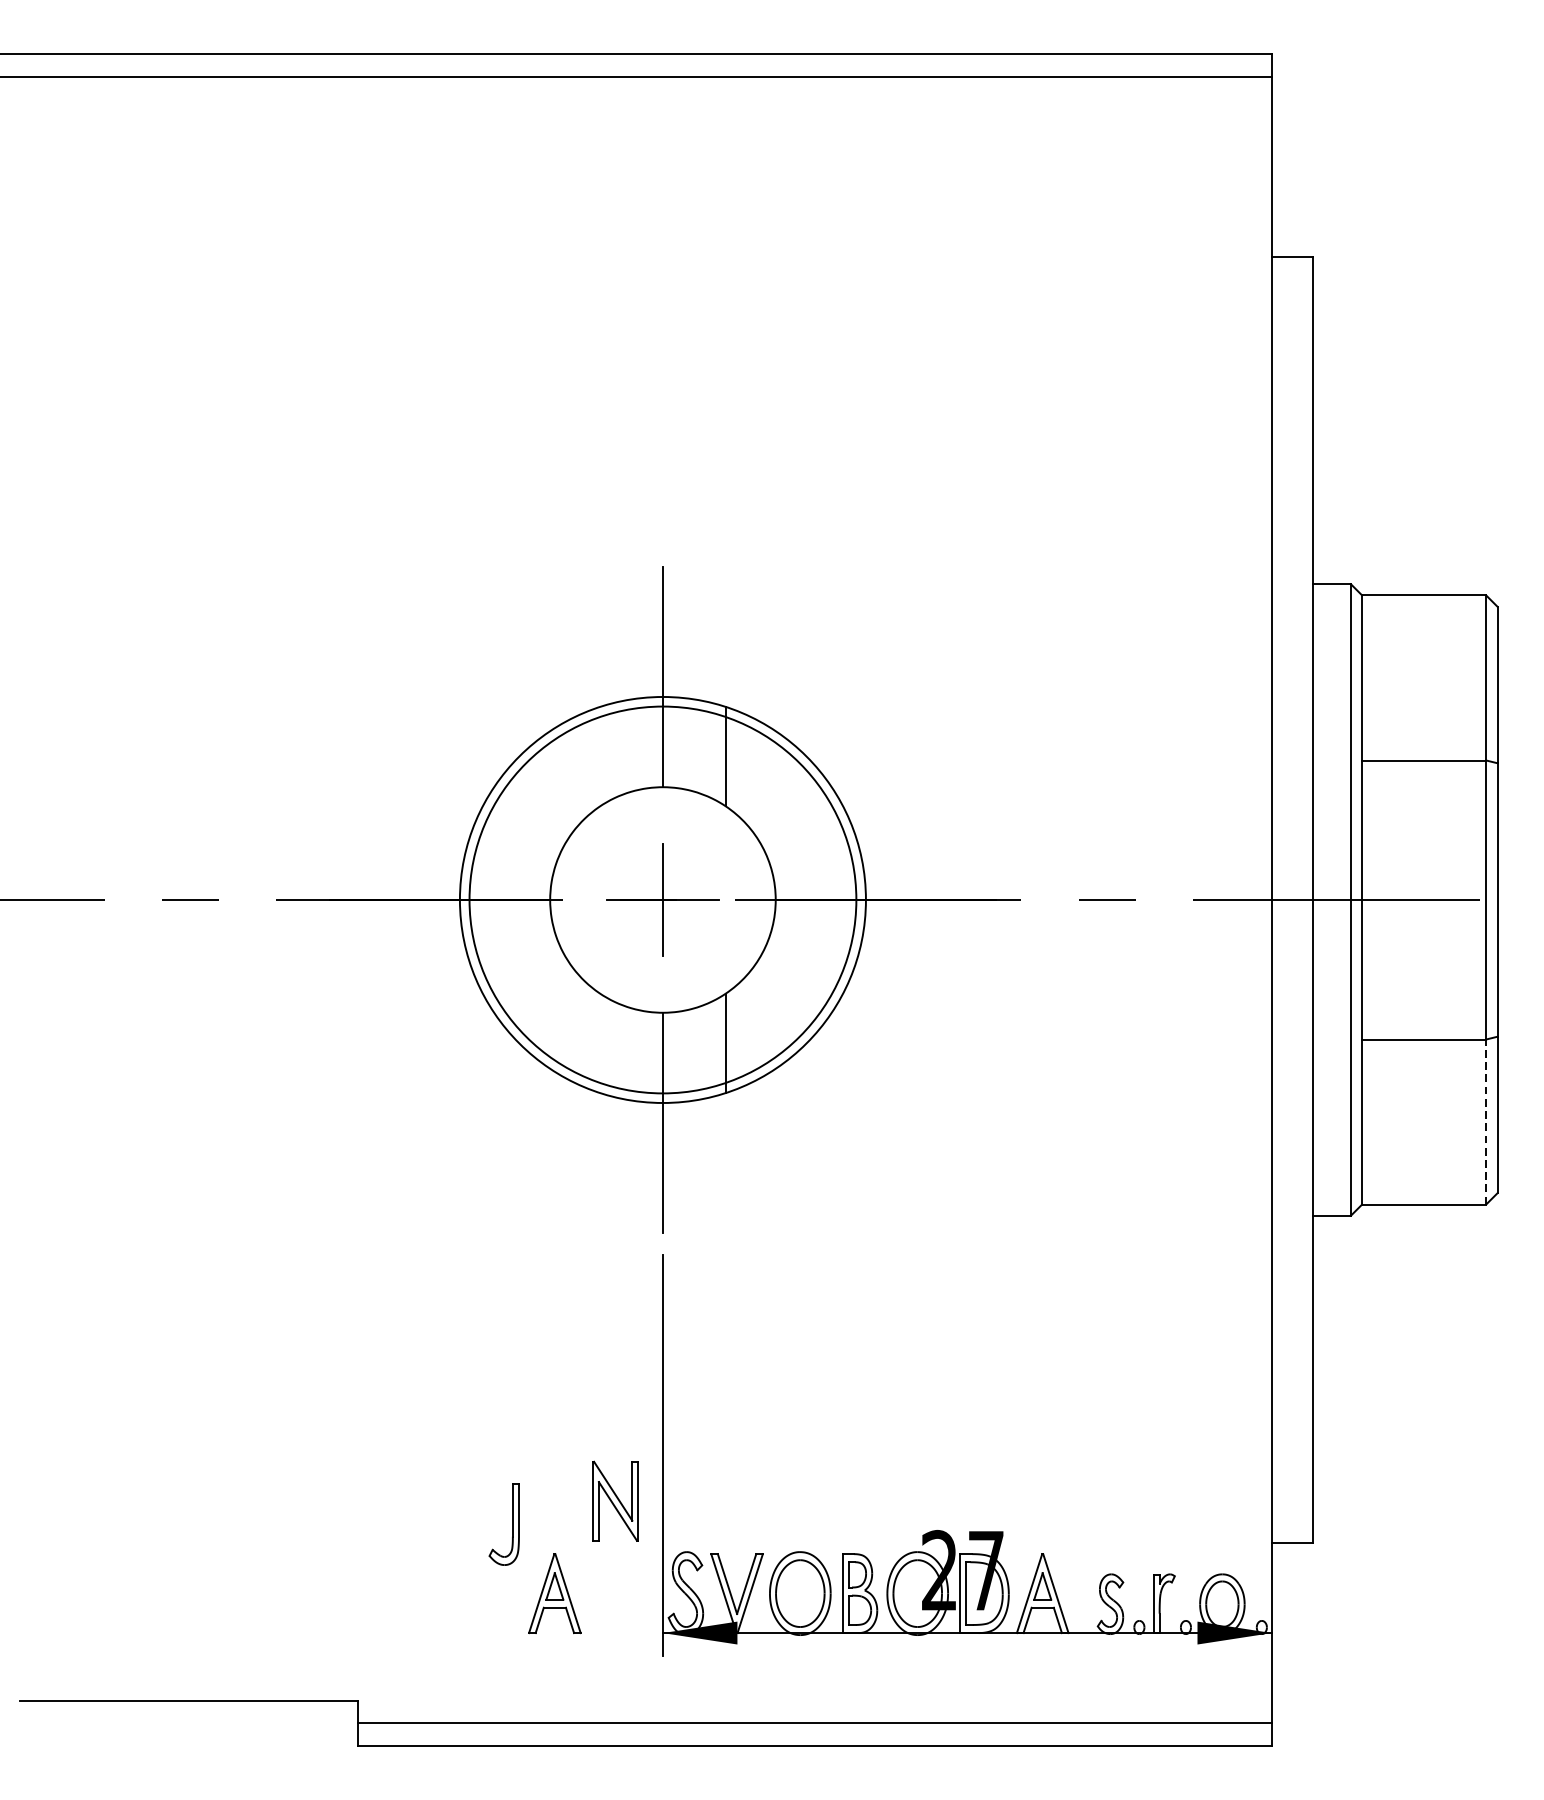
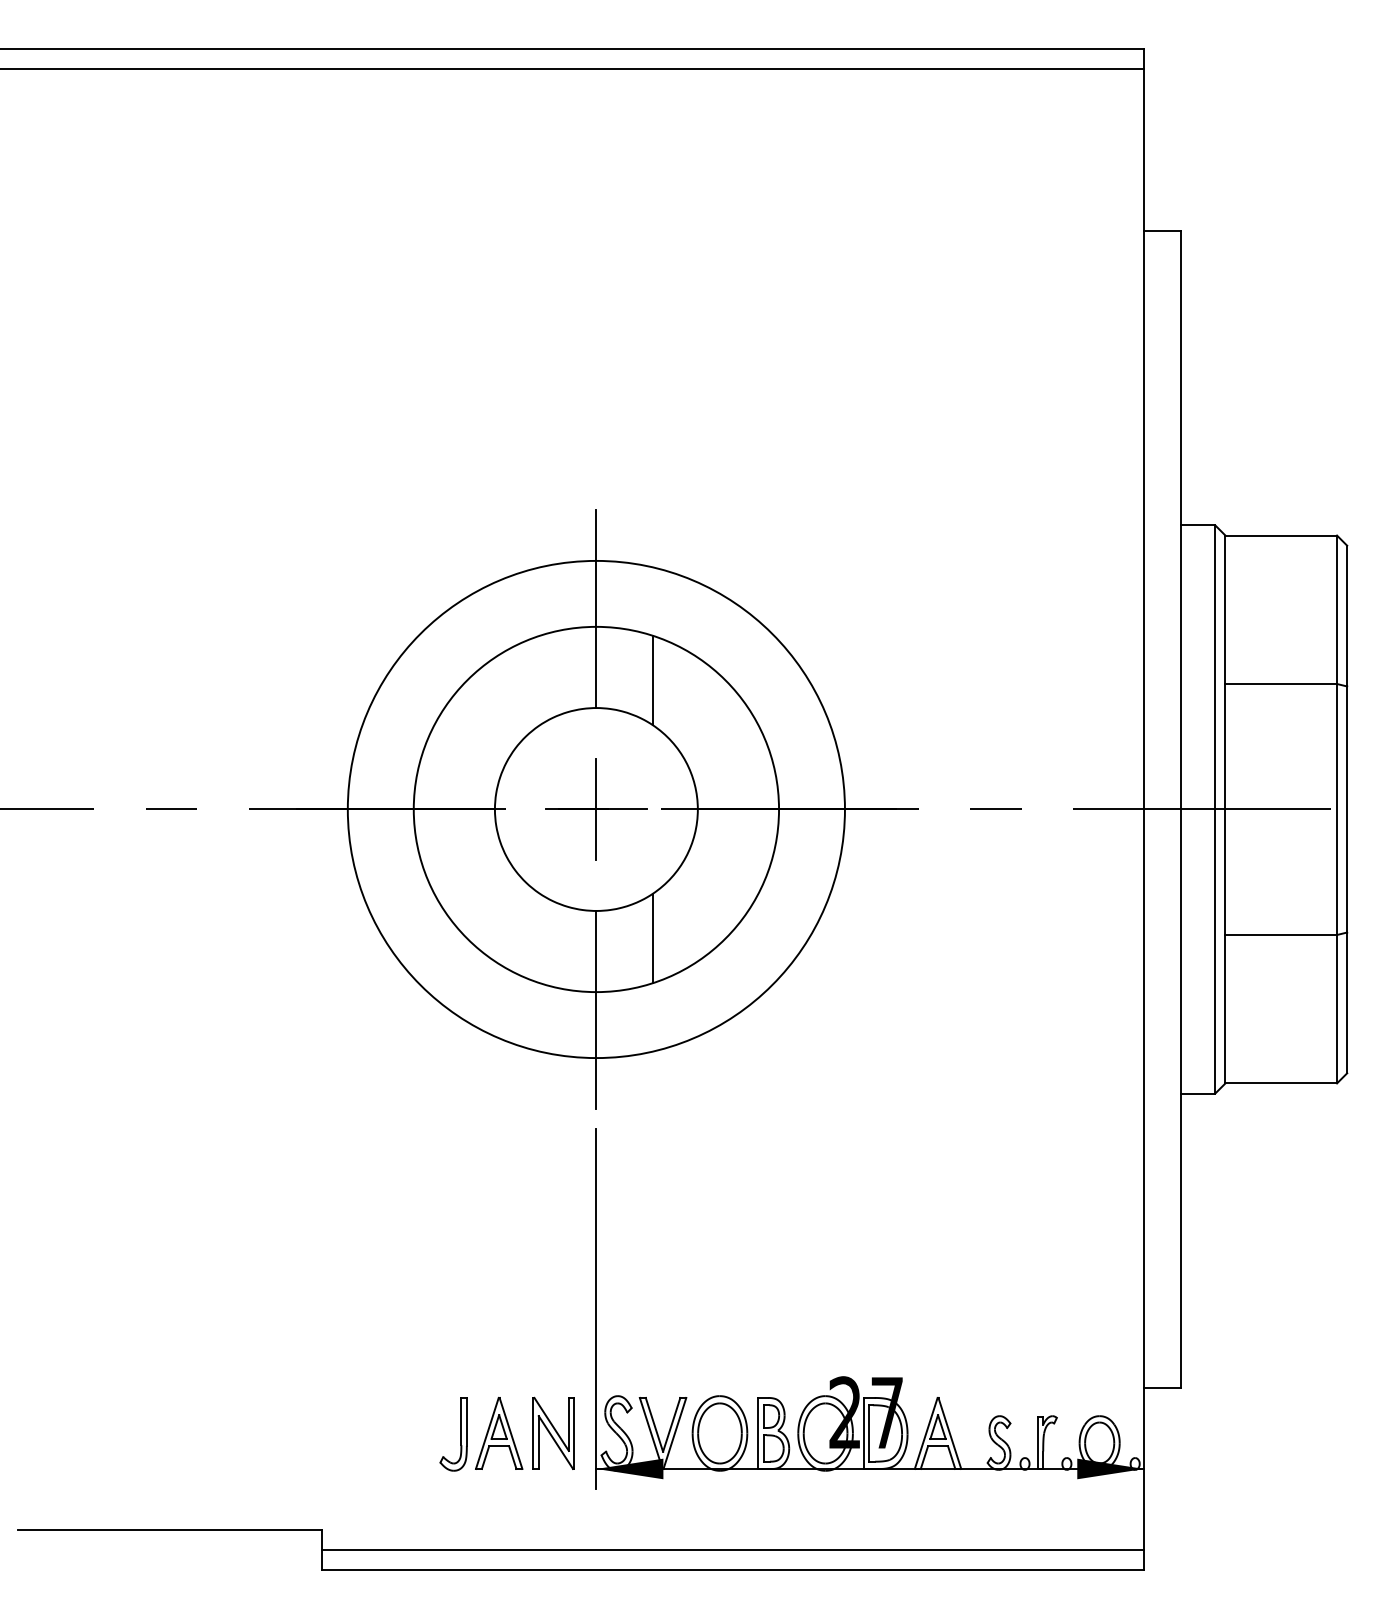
circle: (661, 900) -> (595, 809), size x1.43
line: (1486, 1121) -> (1337, 1008), dashed -> solid
part: (615, 1500) -> (553, 1432), moved
part: (511, 1524) -> (460, 1434), moved

